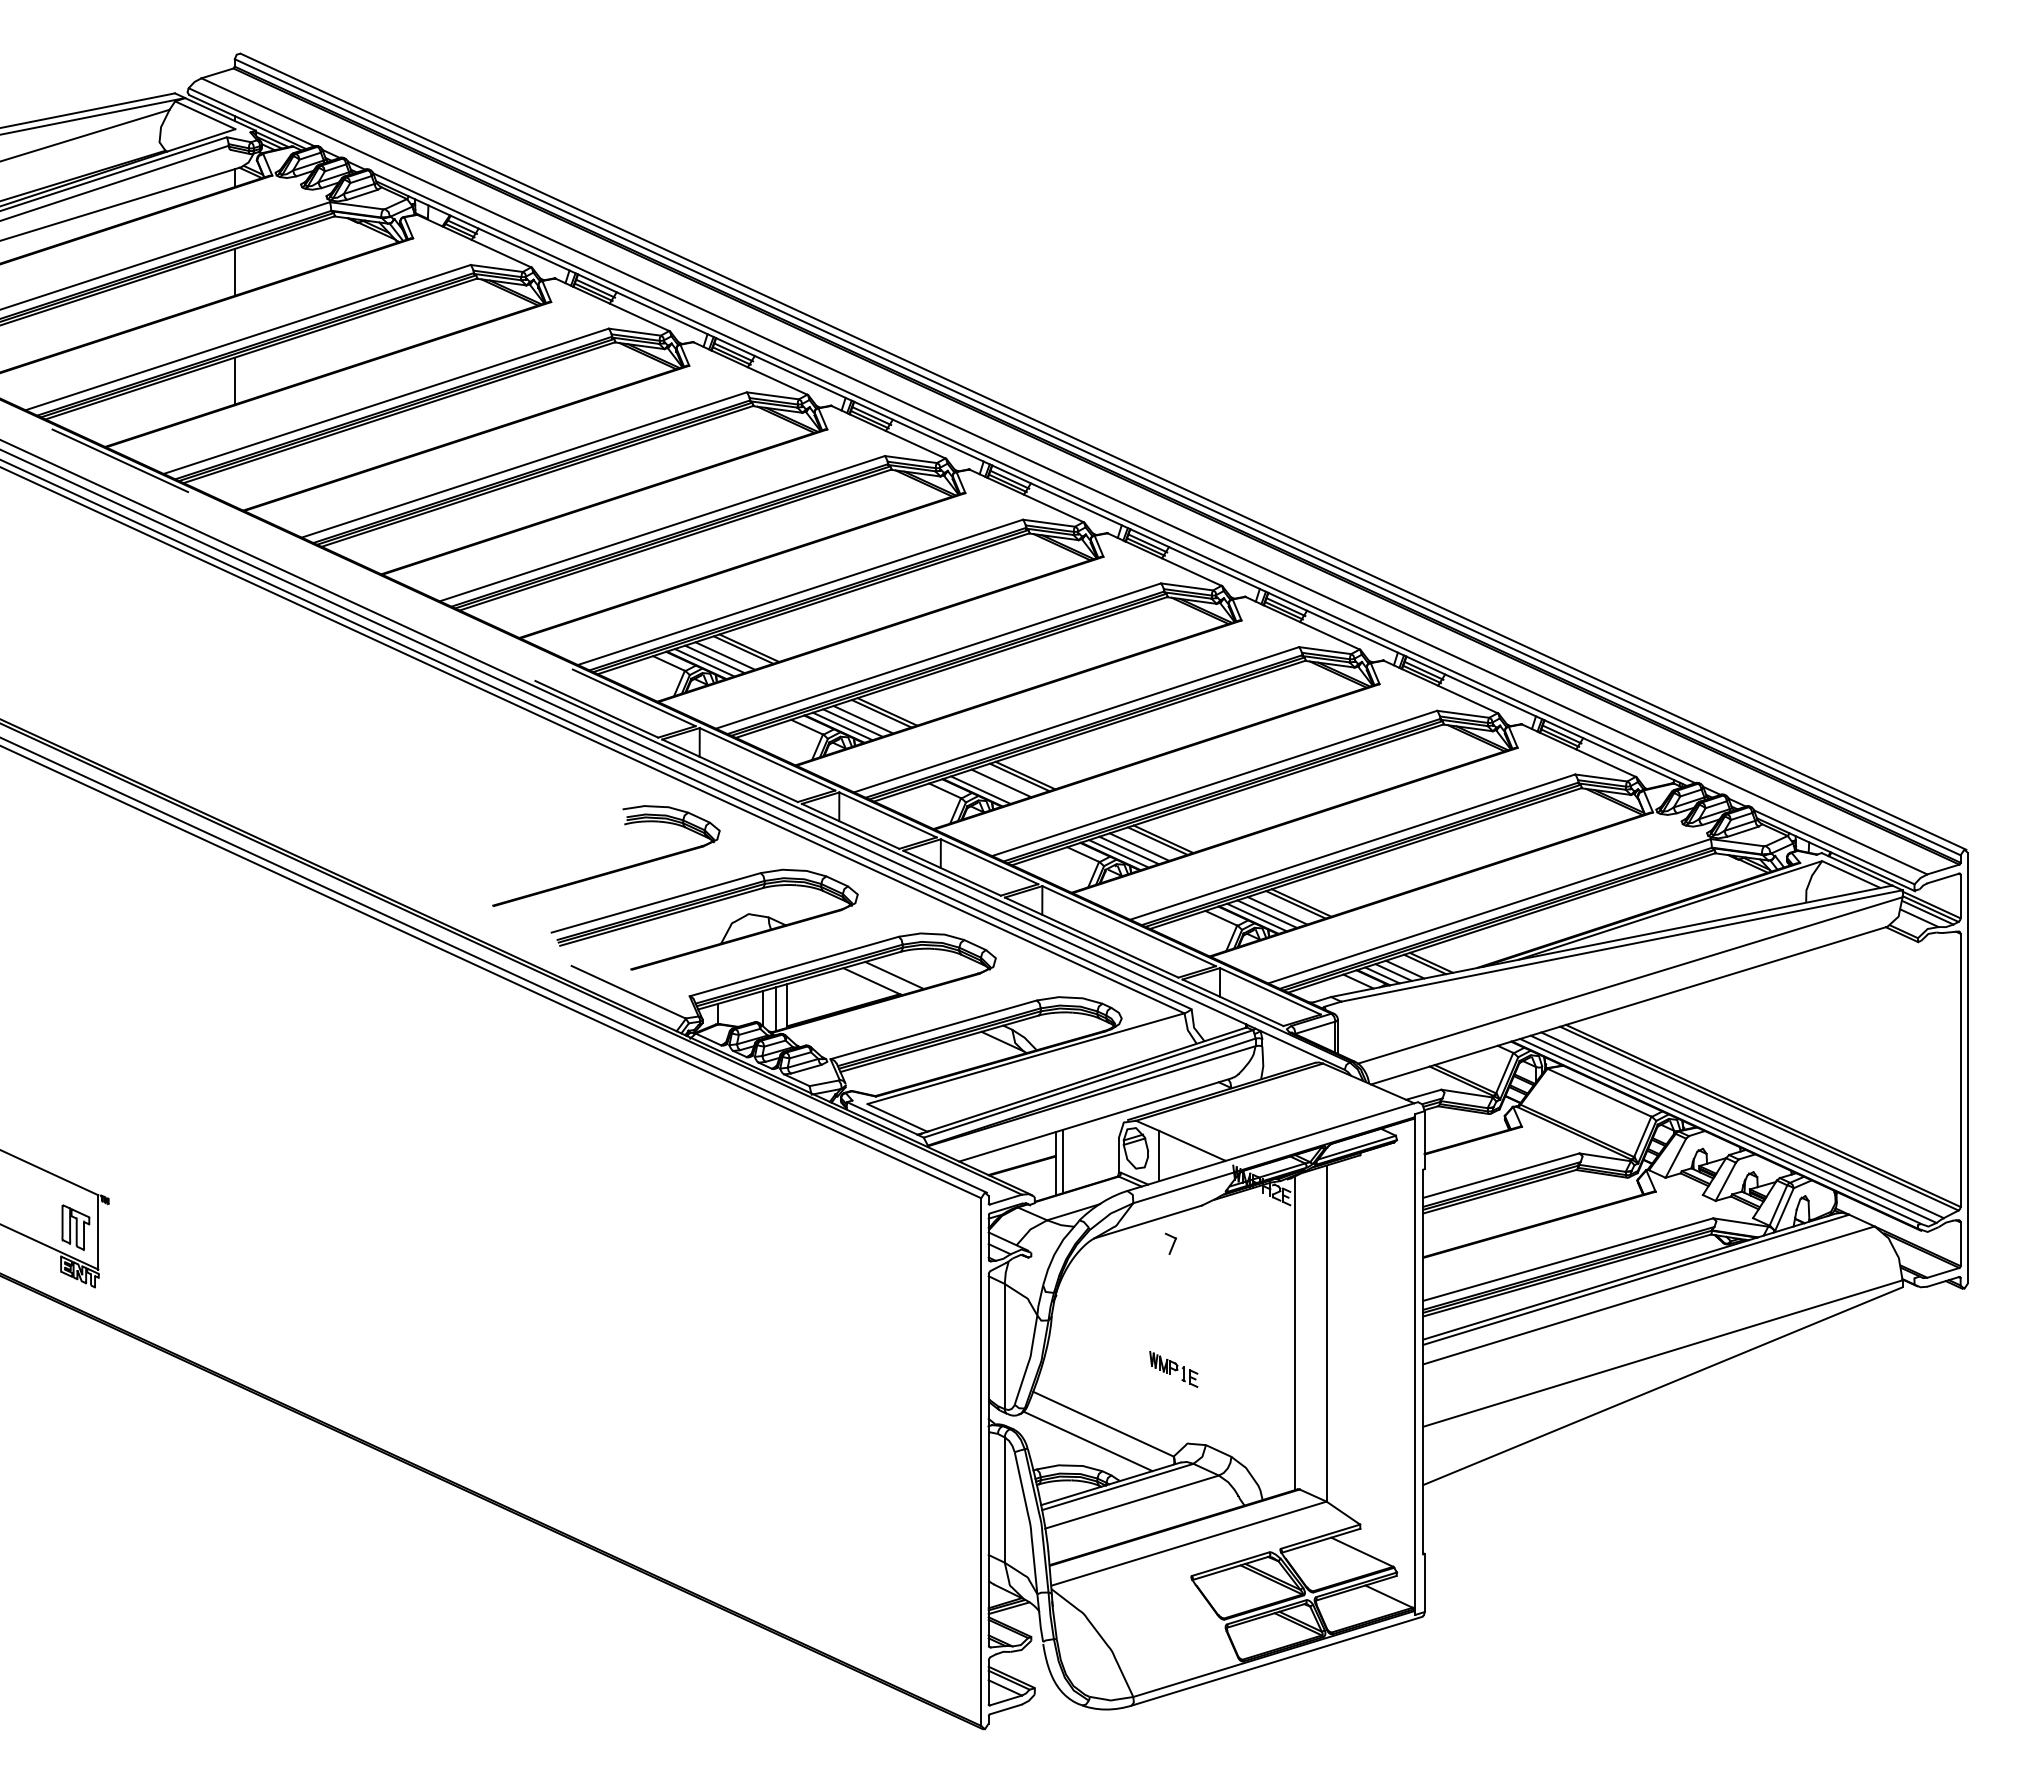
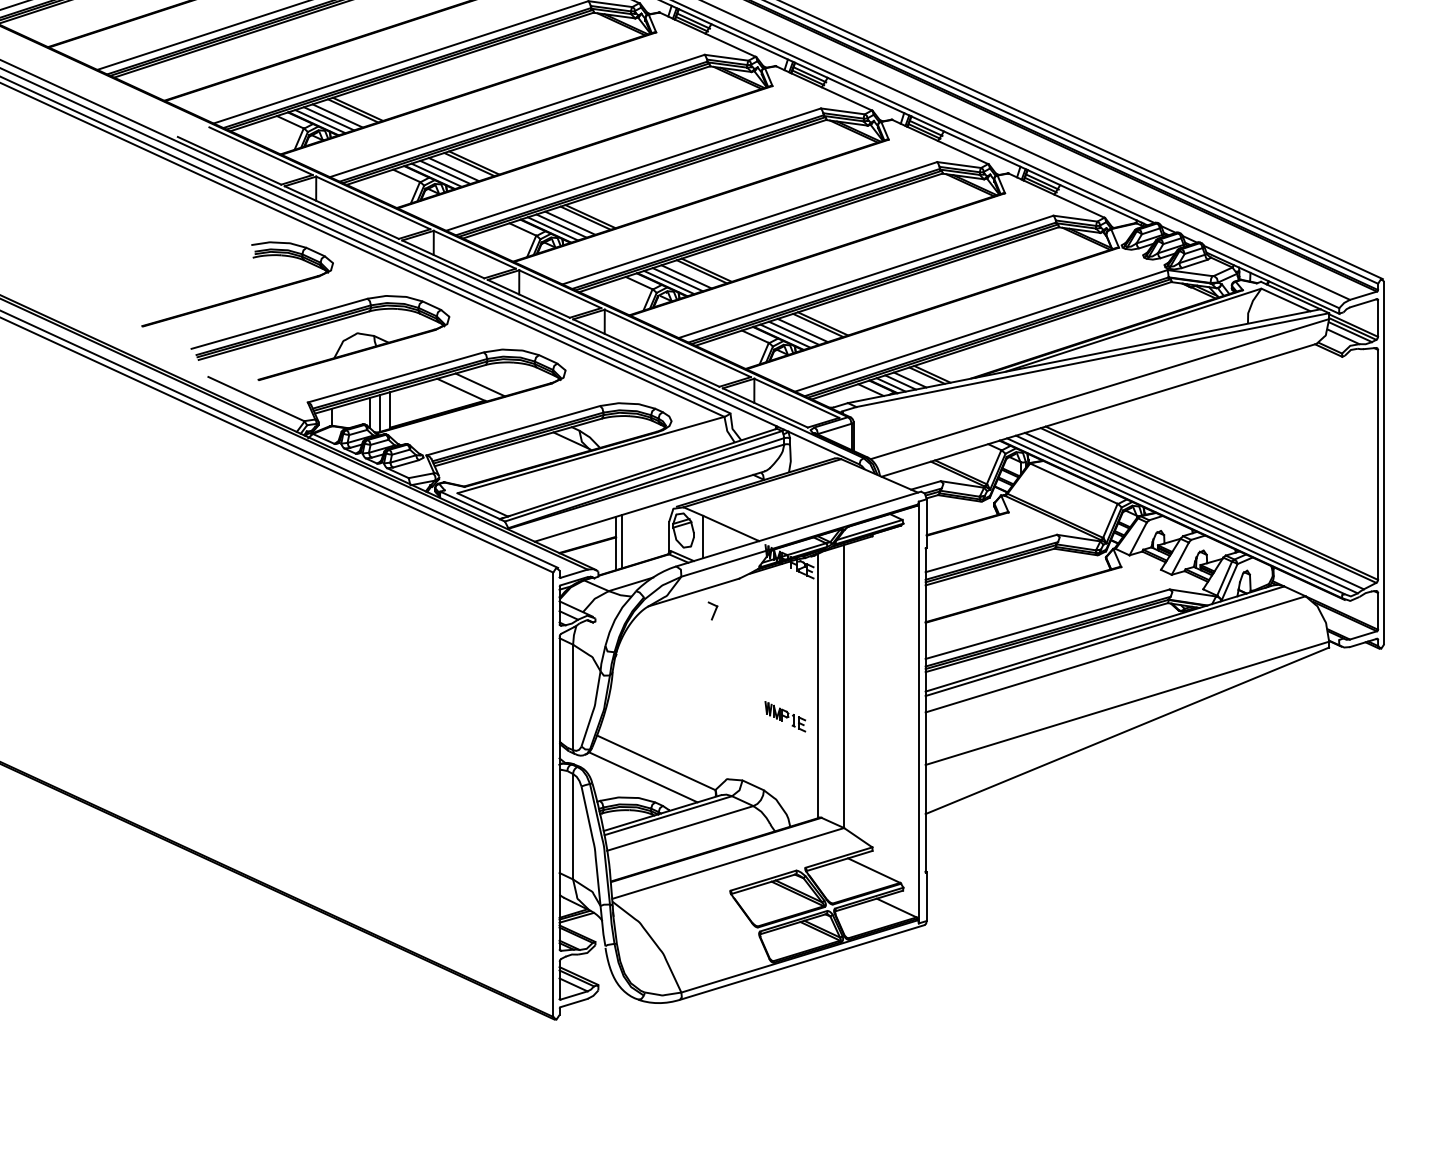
line: (990, 786) -> (561, 225), added
part: (1173, 1369) -> (785, 716), moved

